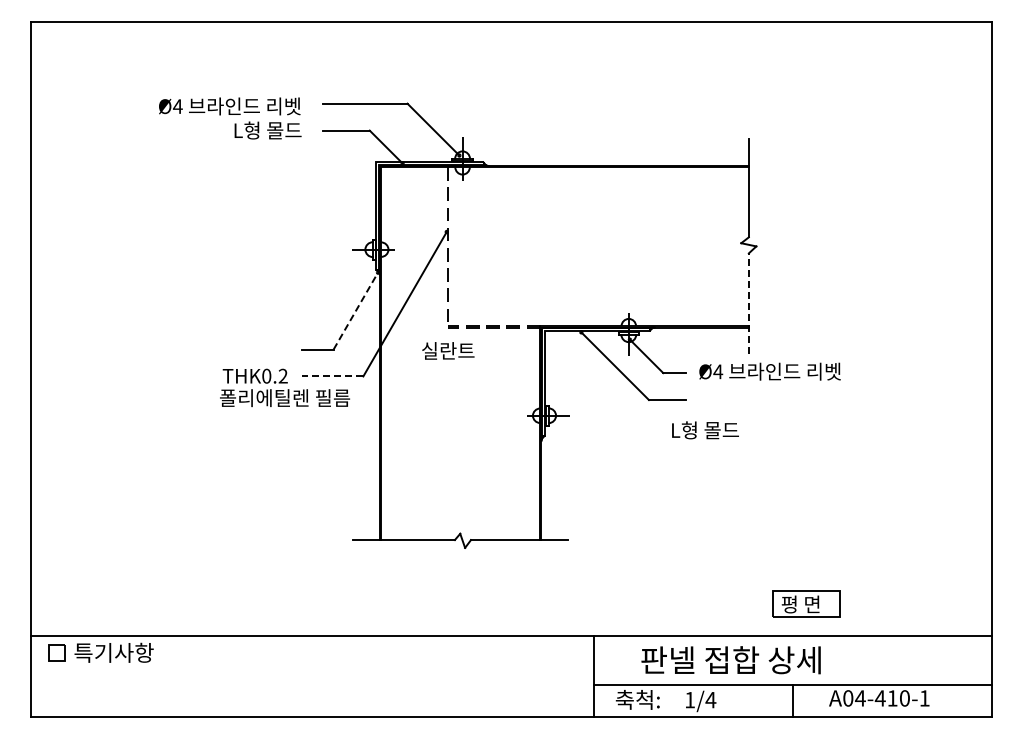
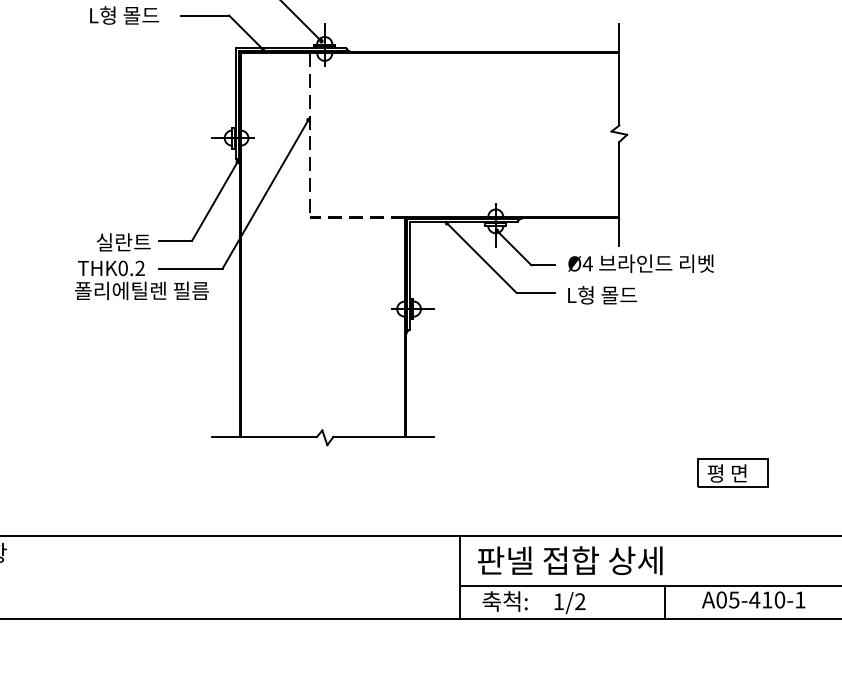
line: (748, 303) -> (619, 193), dashed -> solid
line: (356, 310) -> (215, 200), dashed -> solid
text: (448, 350) -> (123, 241), moved
line: (332, 376) -> (190, 268), dashed -> solid
text: (705, 430) -> (602, 295), moved
part: (806, 603) -> (733, 472), moved
text: (730, 660) -> (569, 560), moved
text: (860, 698) -> (734, 600), A04-410-1 -> A05-410-1
text: (710, 699) -> (579, 601), 1/4 -> 1/2

